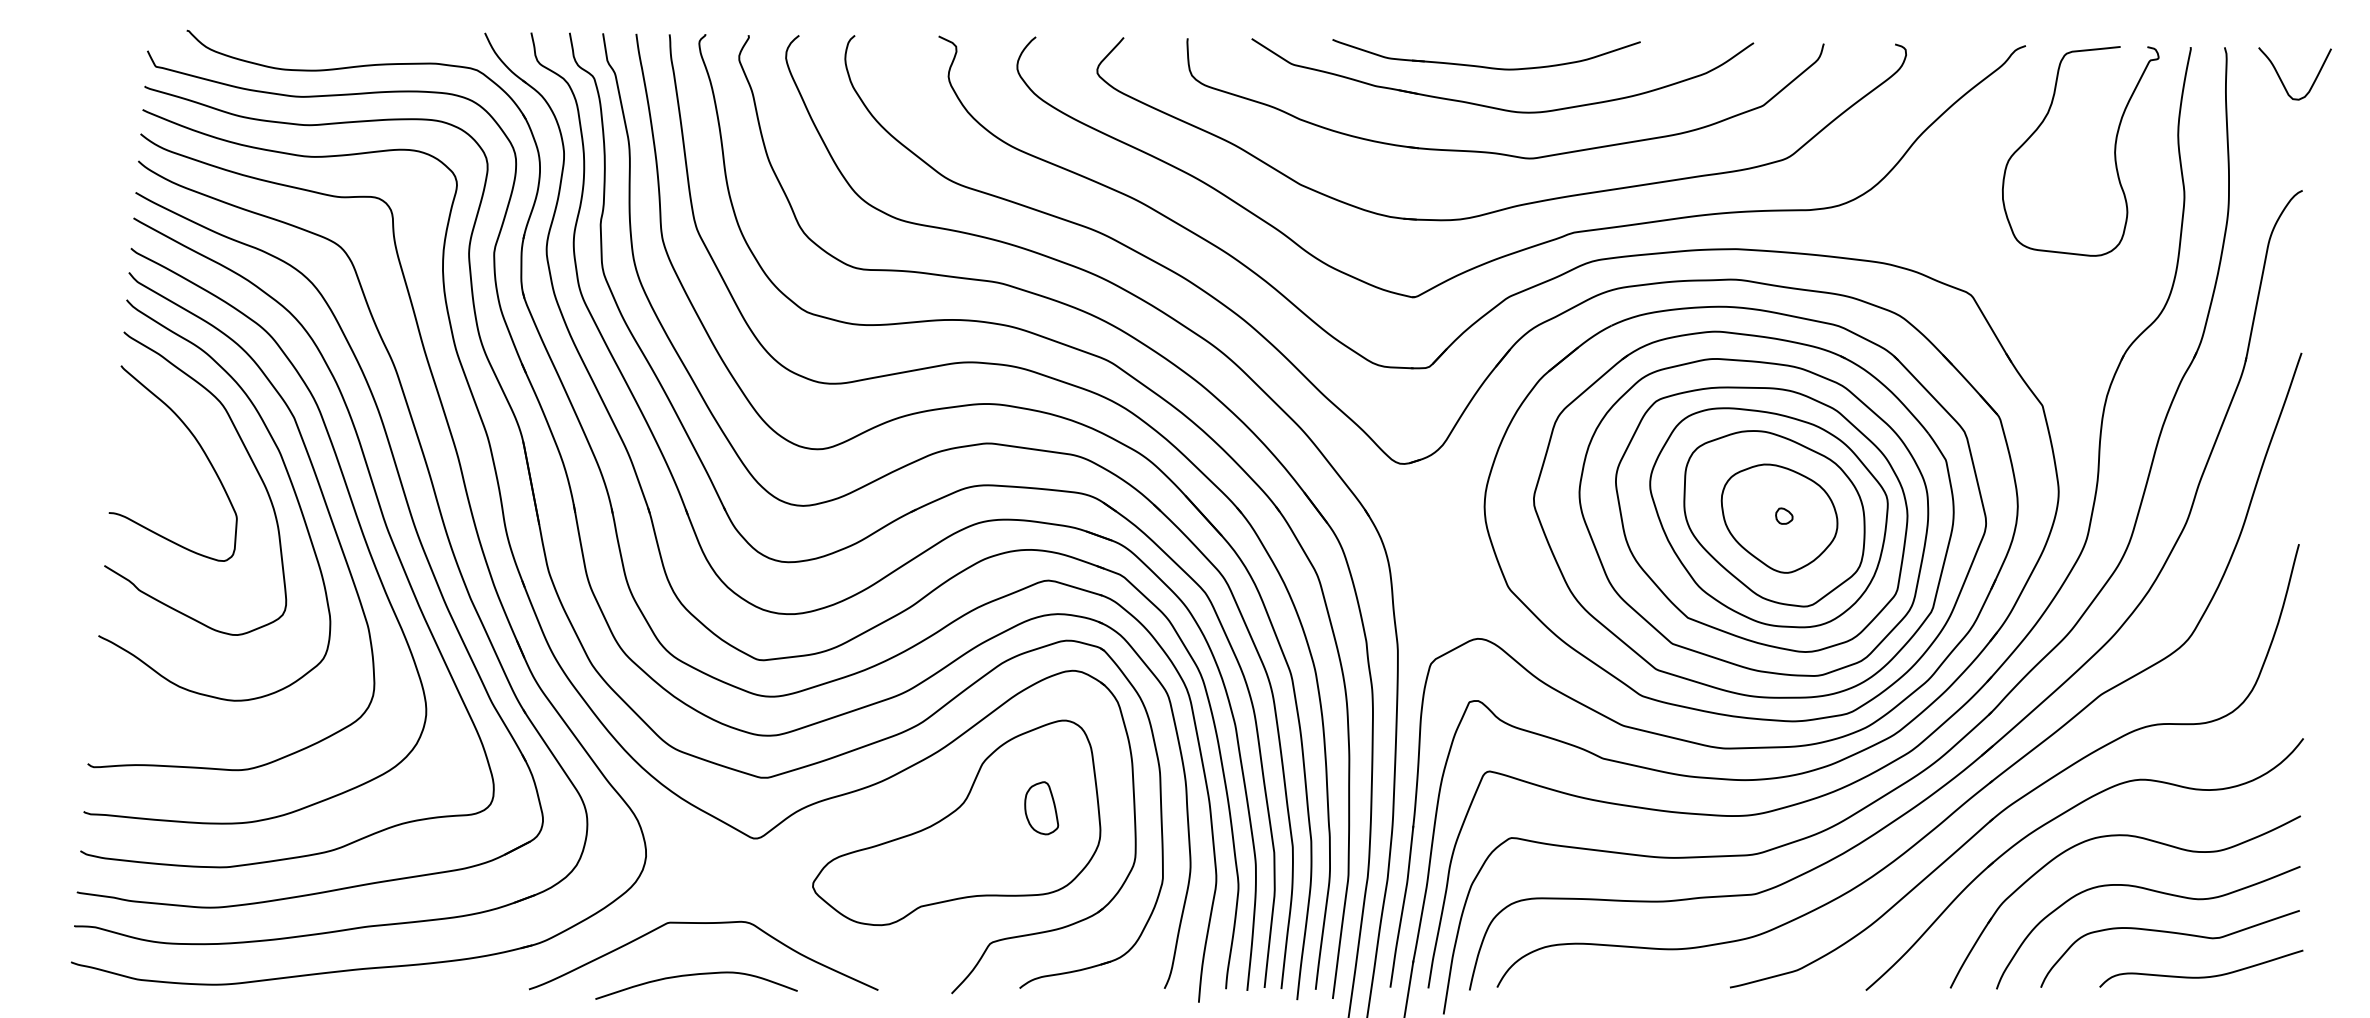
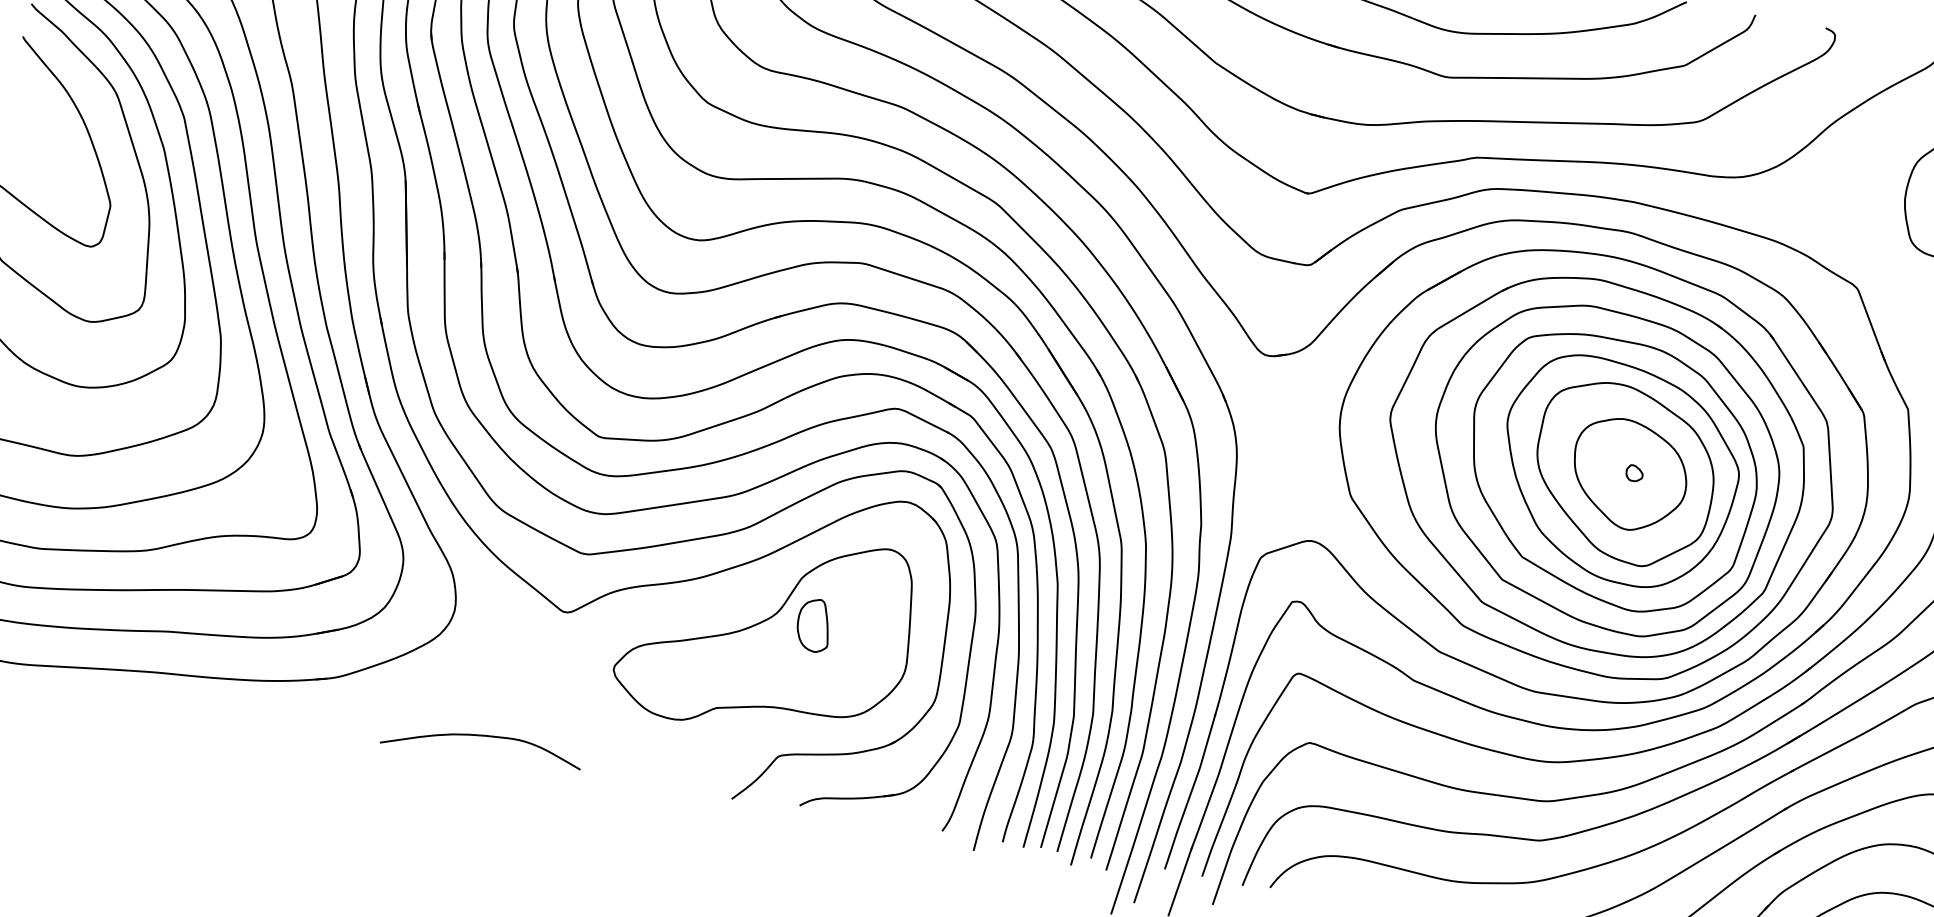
part: (1041, 808) -> (813, 625), moved
curve: (703, 923) -> (499, 686), removed

